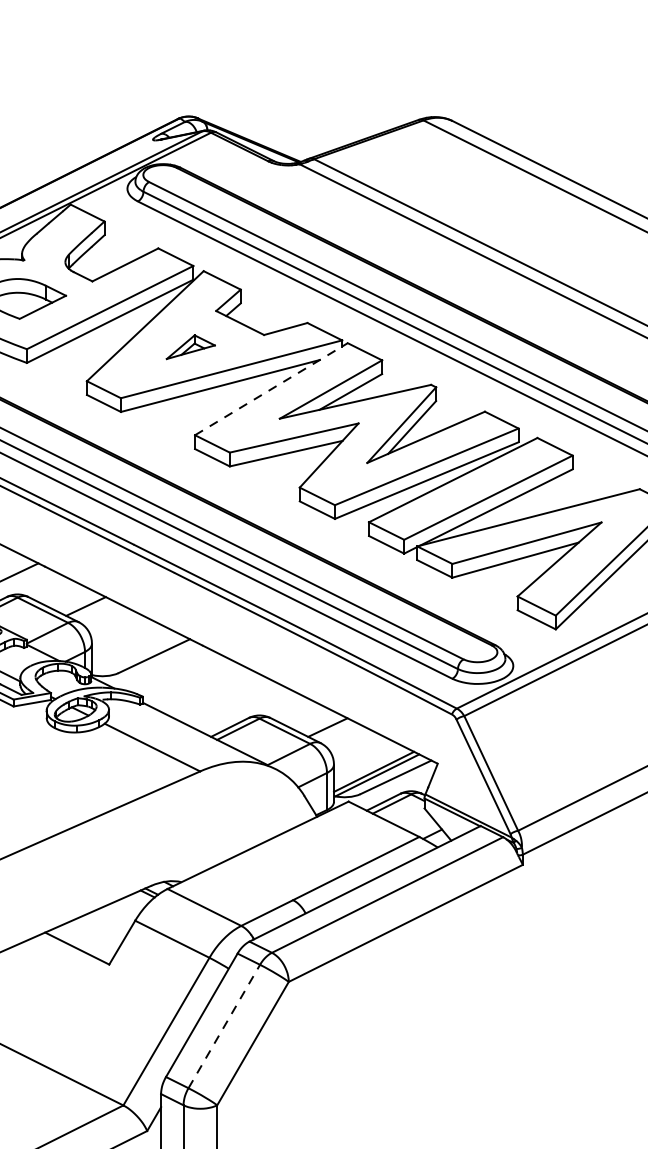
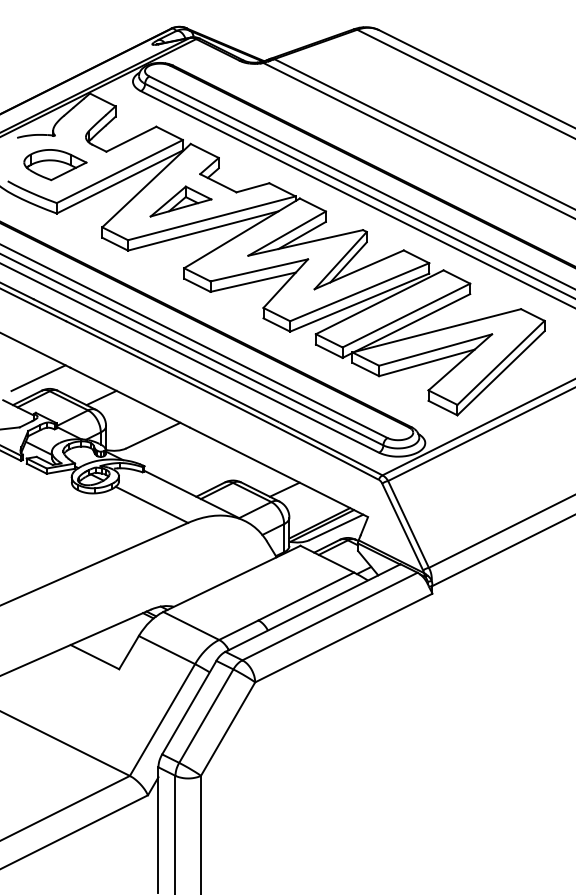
part: (190, 347) -> (180, 201), size x1.67
line: (272, 389) -> (242, 233), dashed -> solid
line: (224, 1025) -> (206, 715), dashed -> solid

